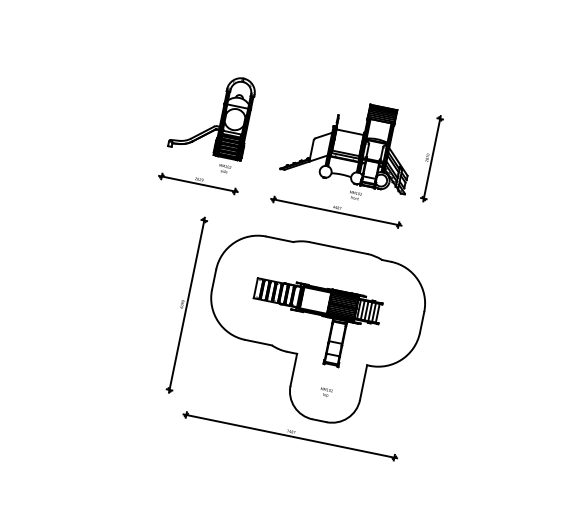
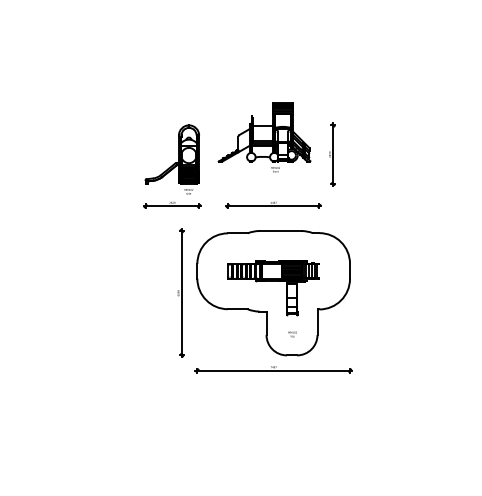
part: (349, 148) -> (264, 137), moved

